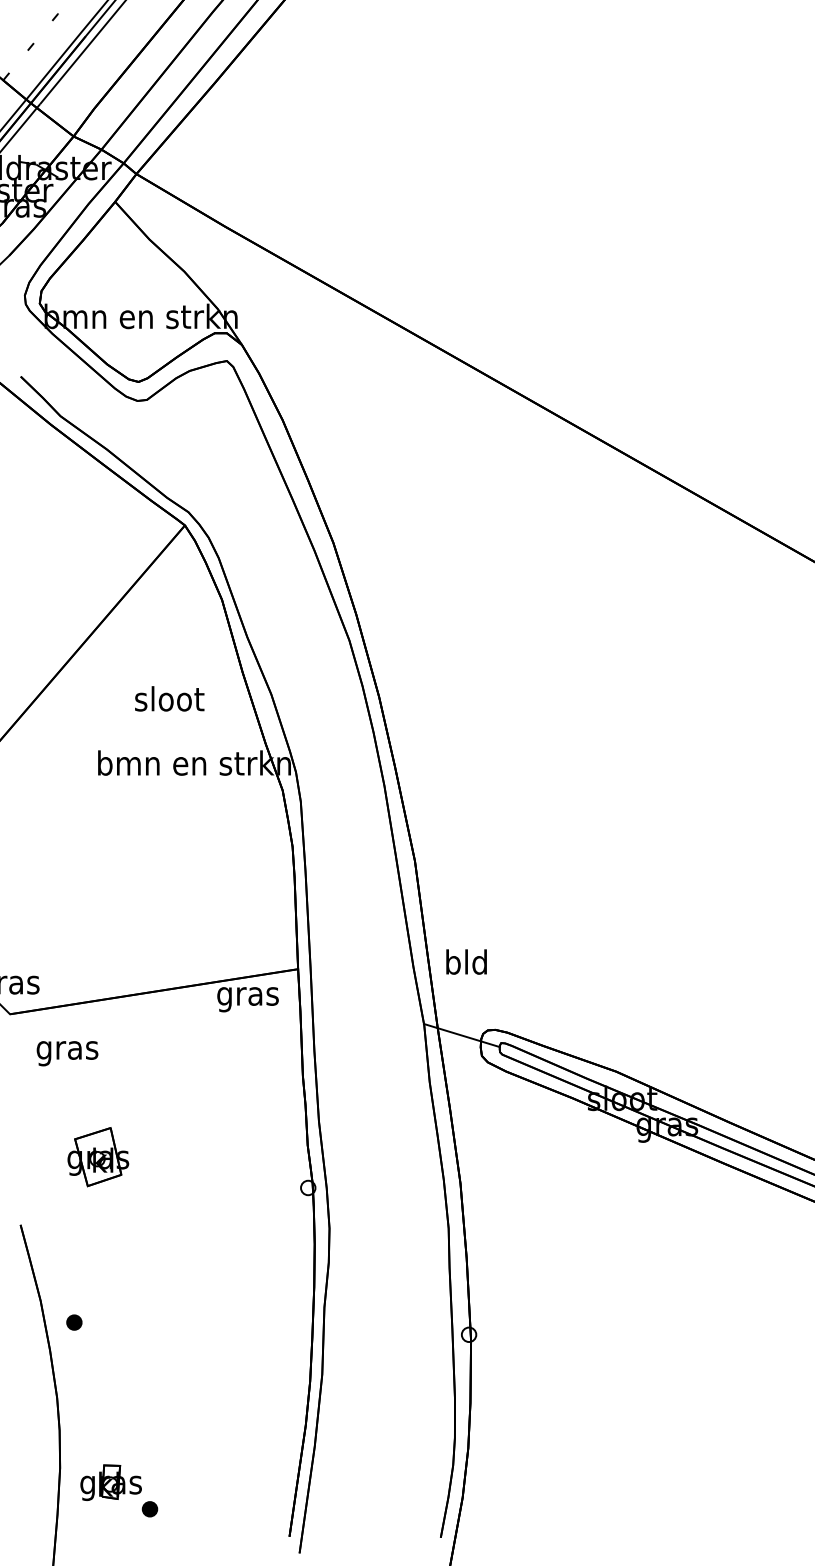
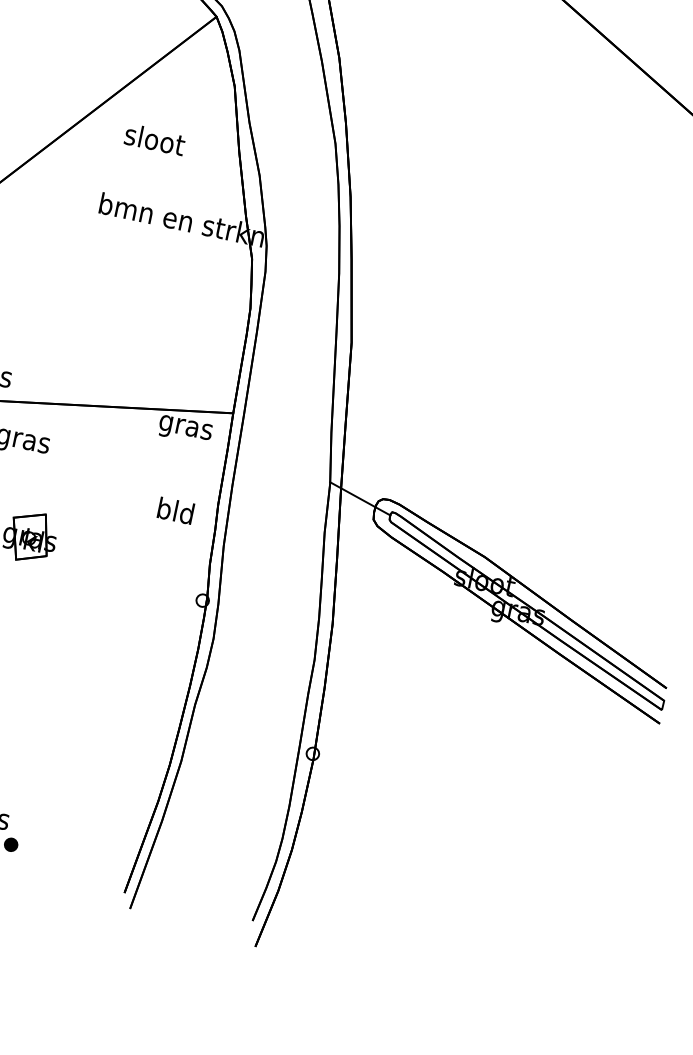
text: (169, 698) -> (154, 139), moved
text: (466, 961) -> (175, 510), moved

